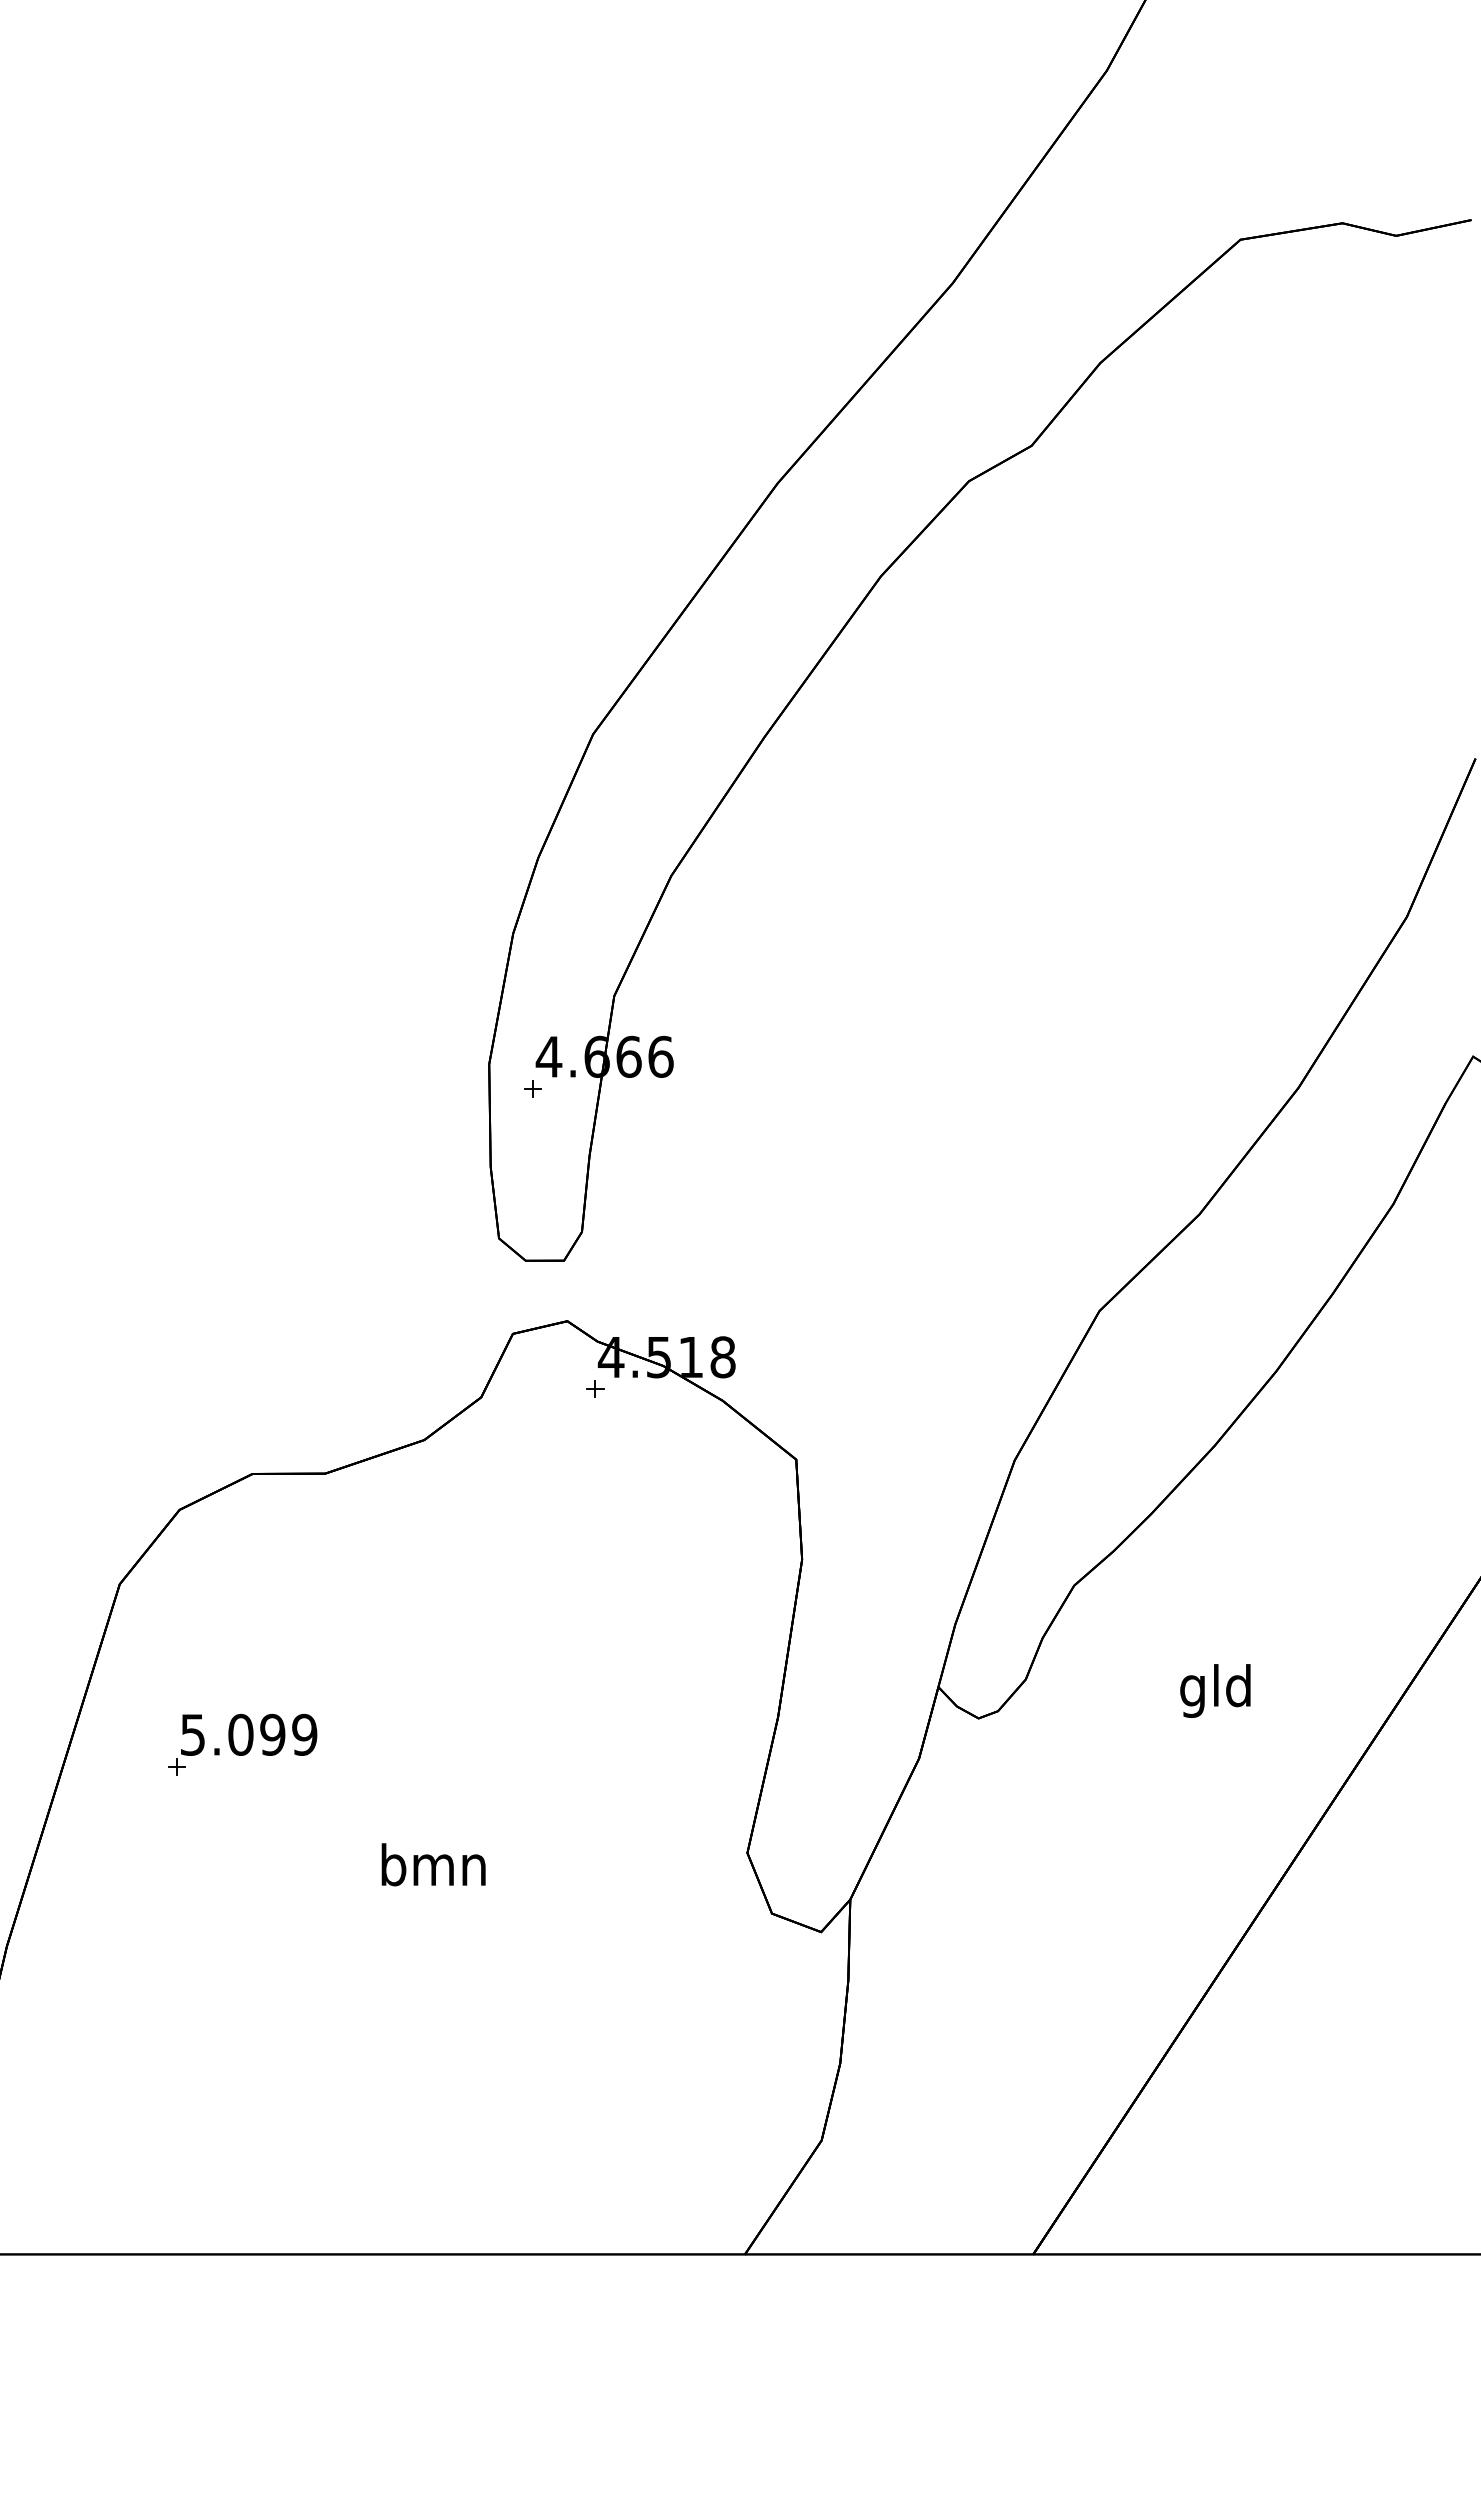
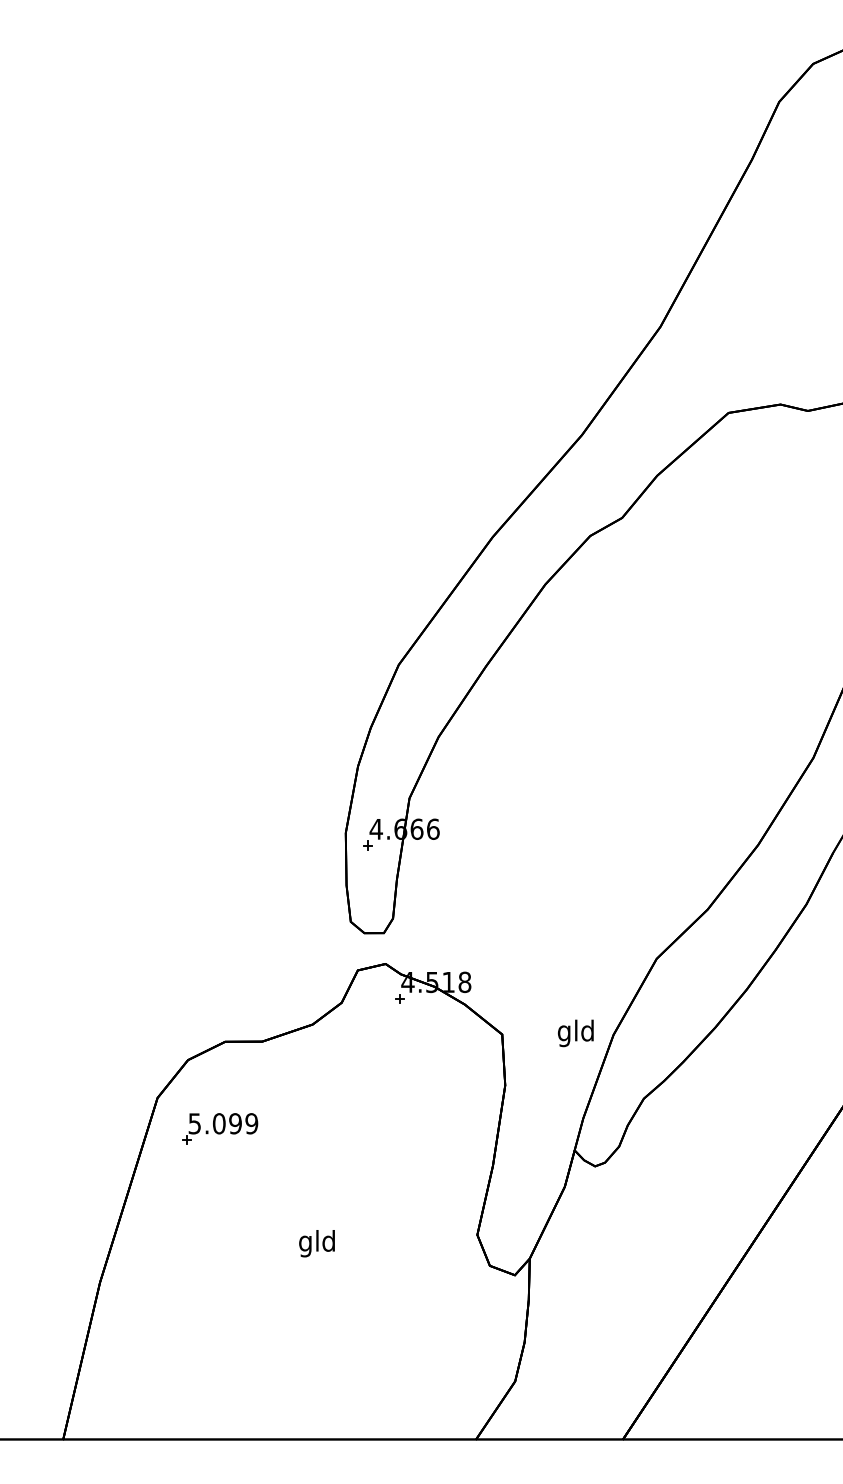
text: (1214, 1691) -> (575, 1033), moved
part: (243, 1744) -> (220, 1128), moved
text: (433, 1869) -> (317, 1243), bmn -> gld

